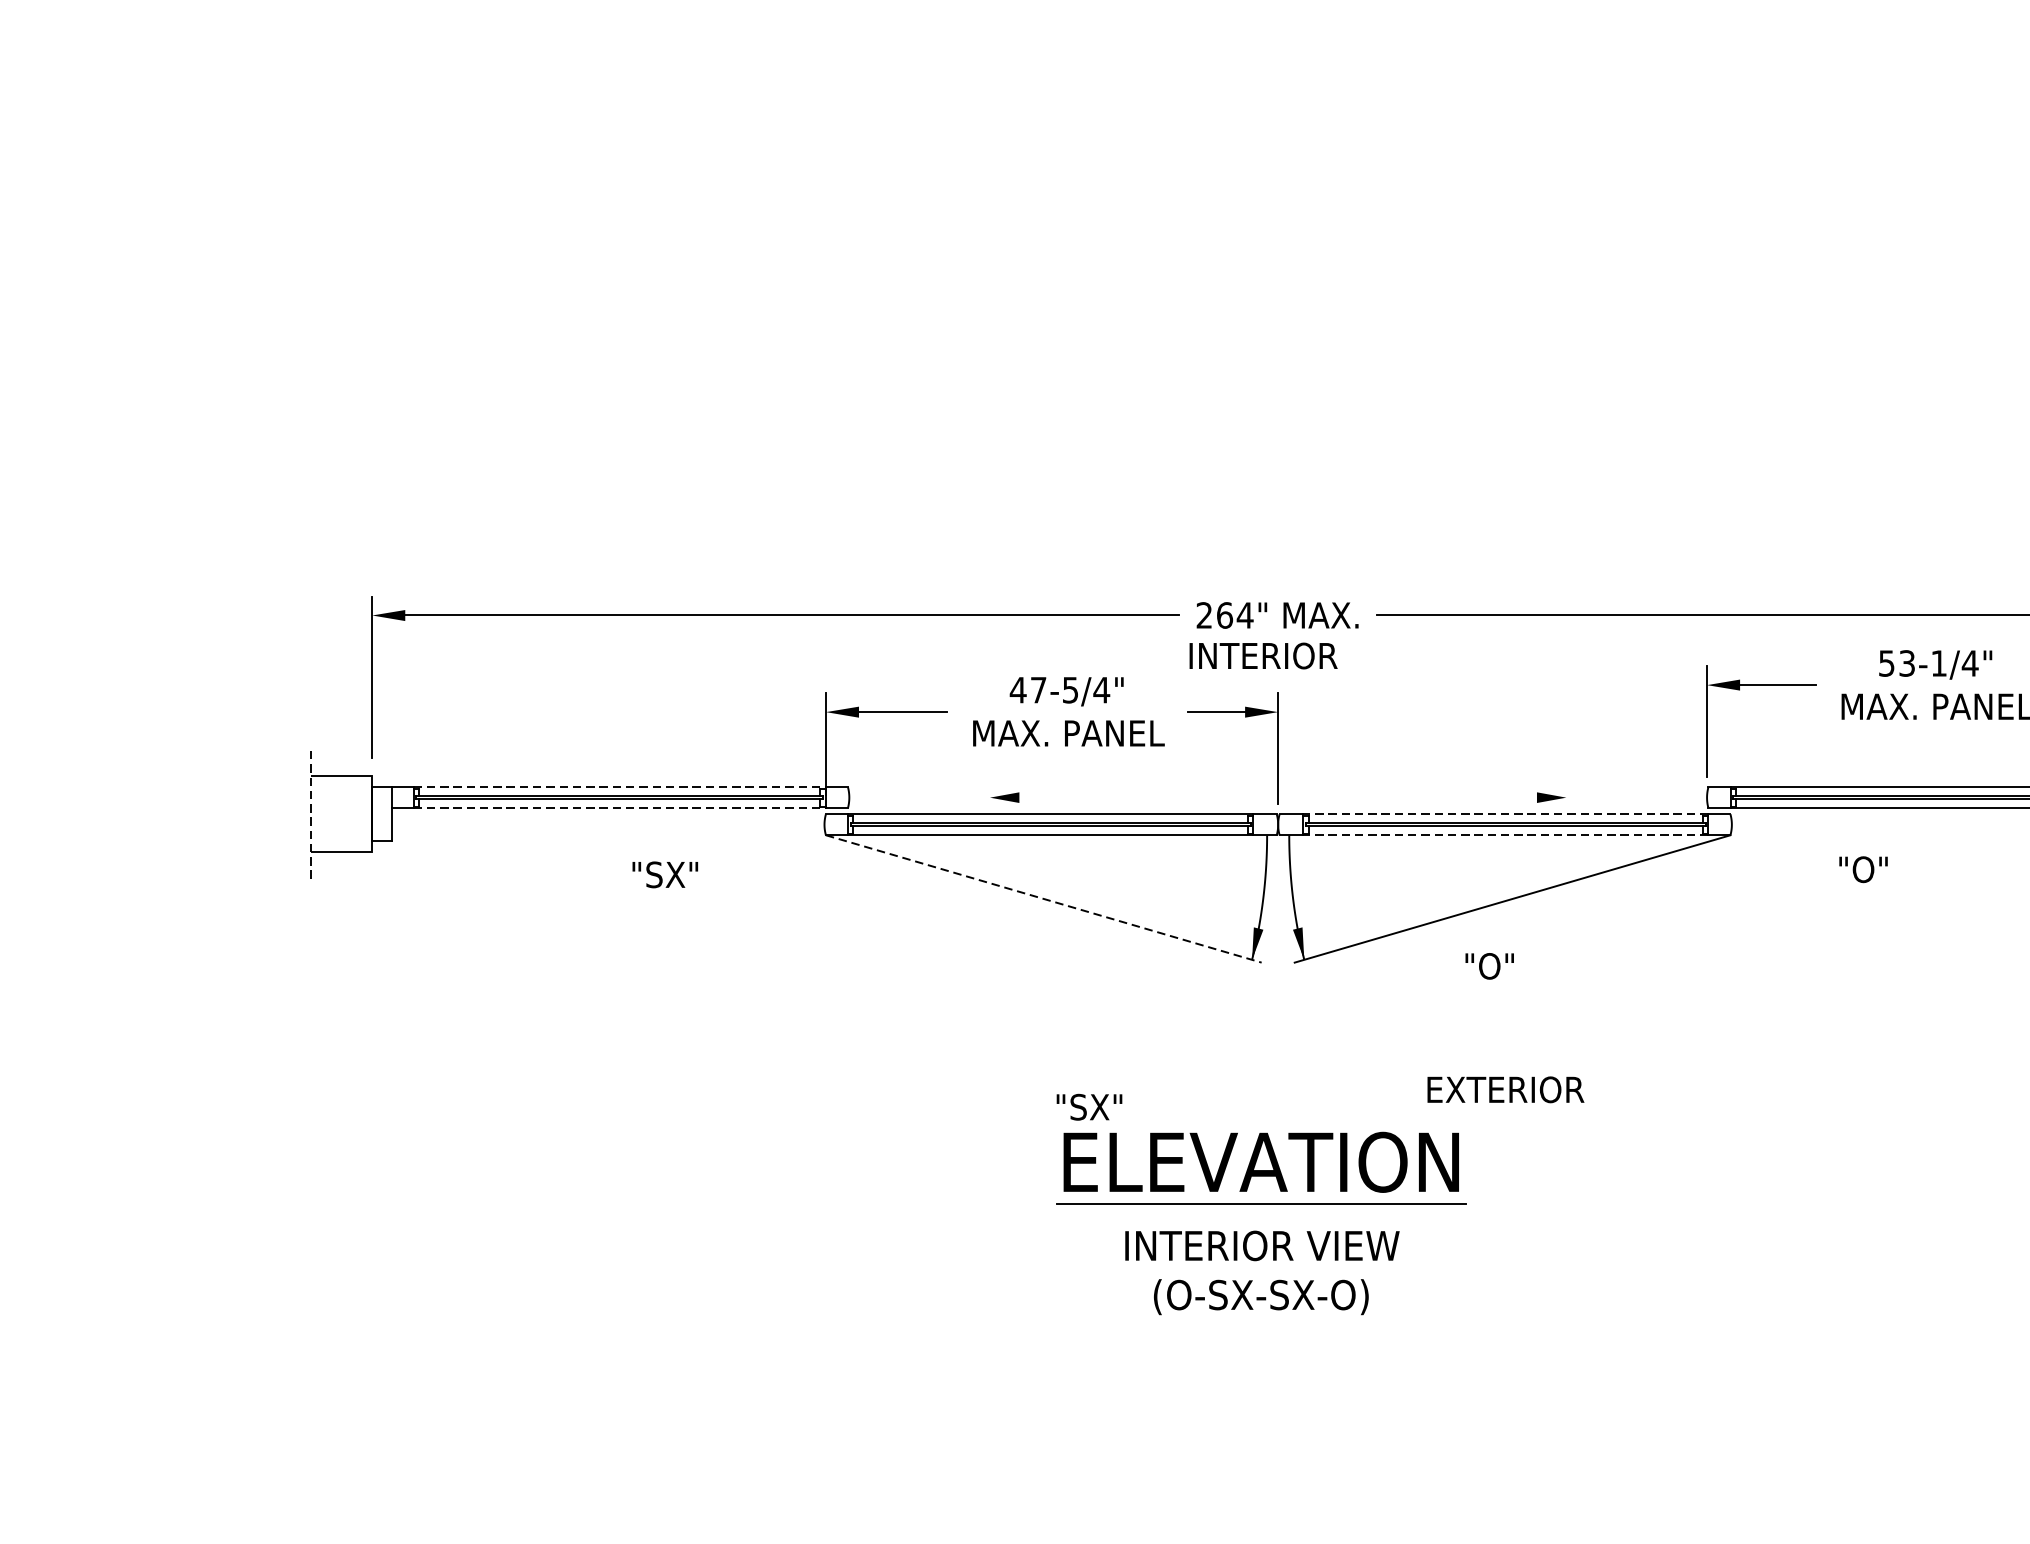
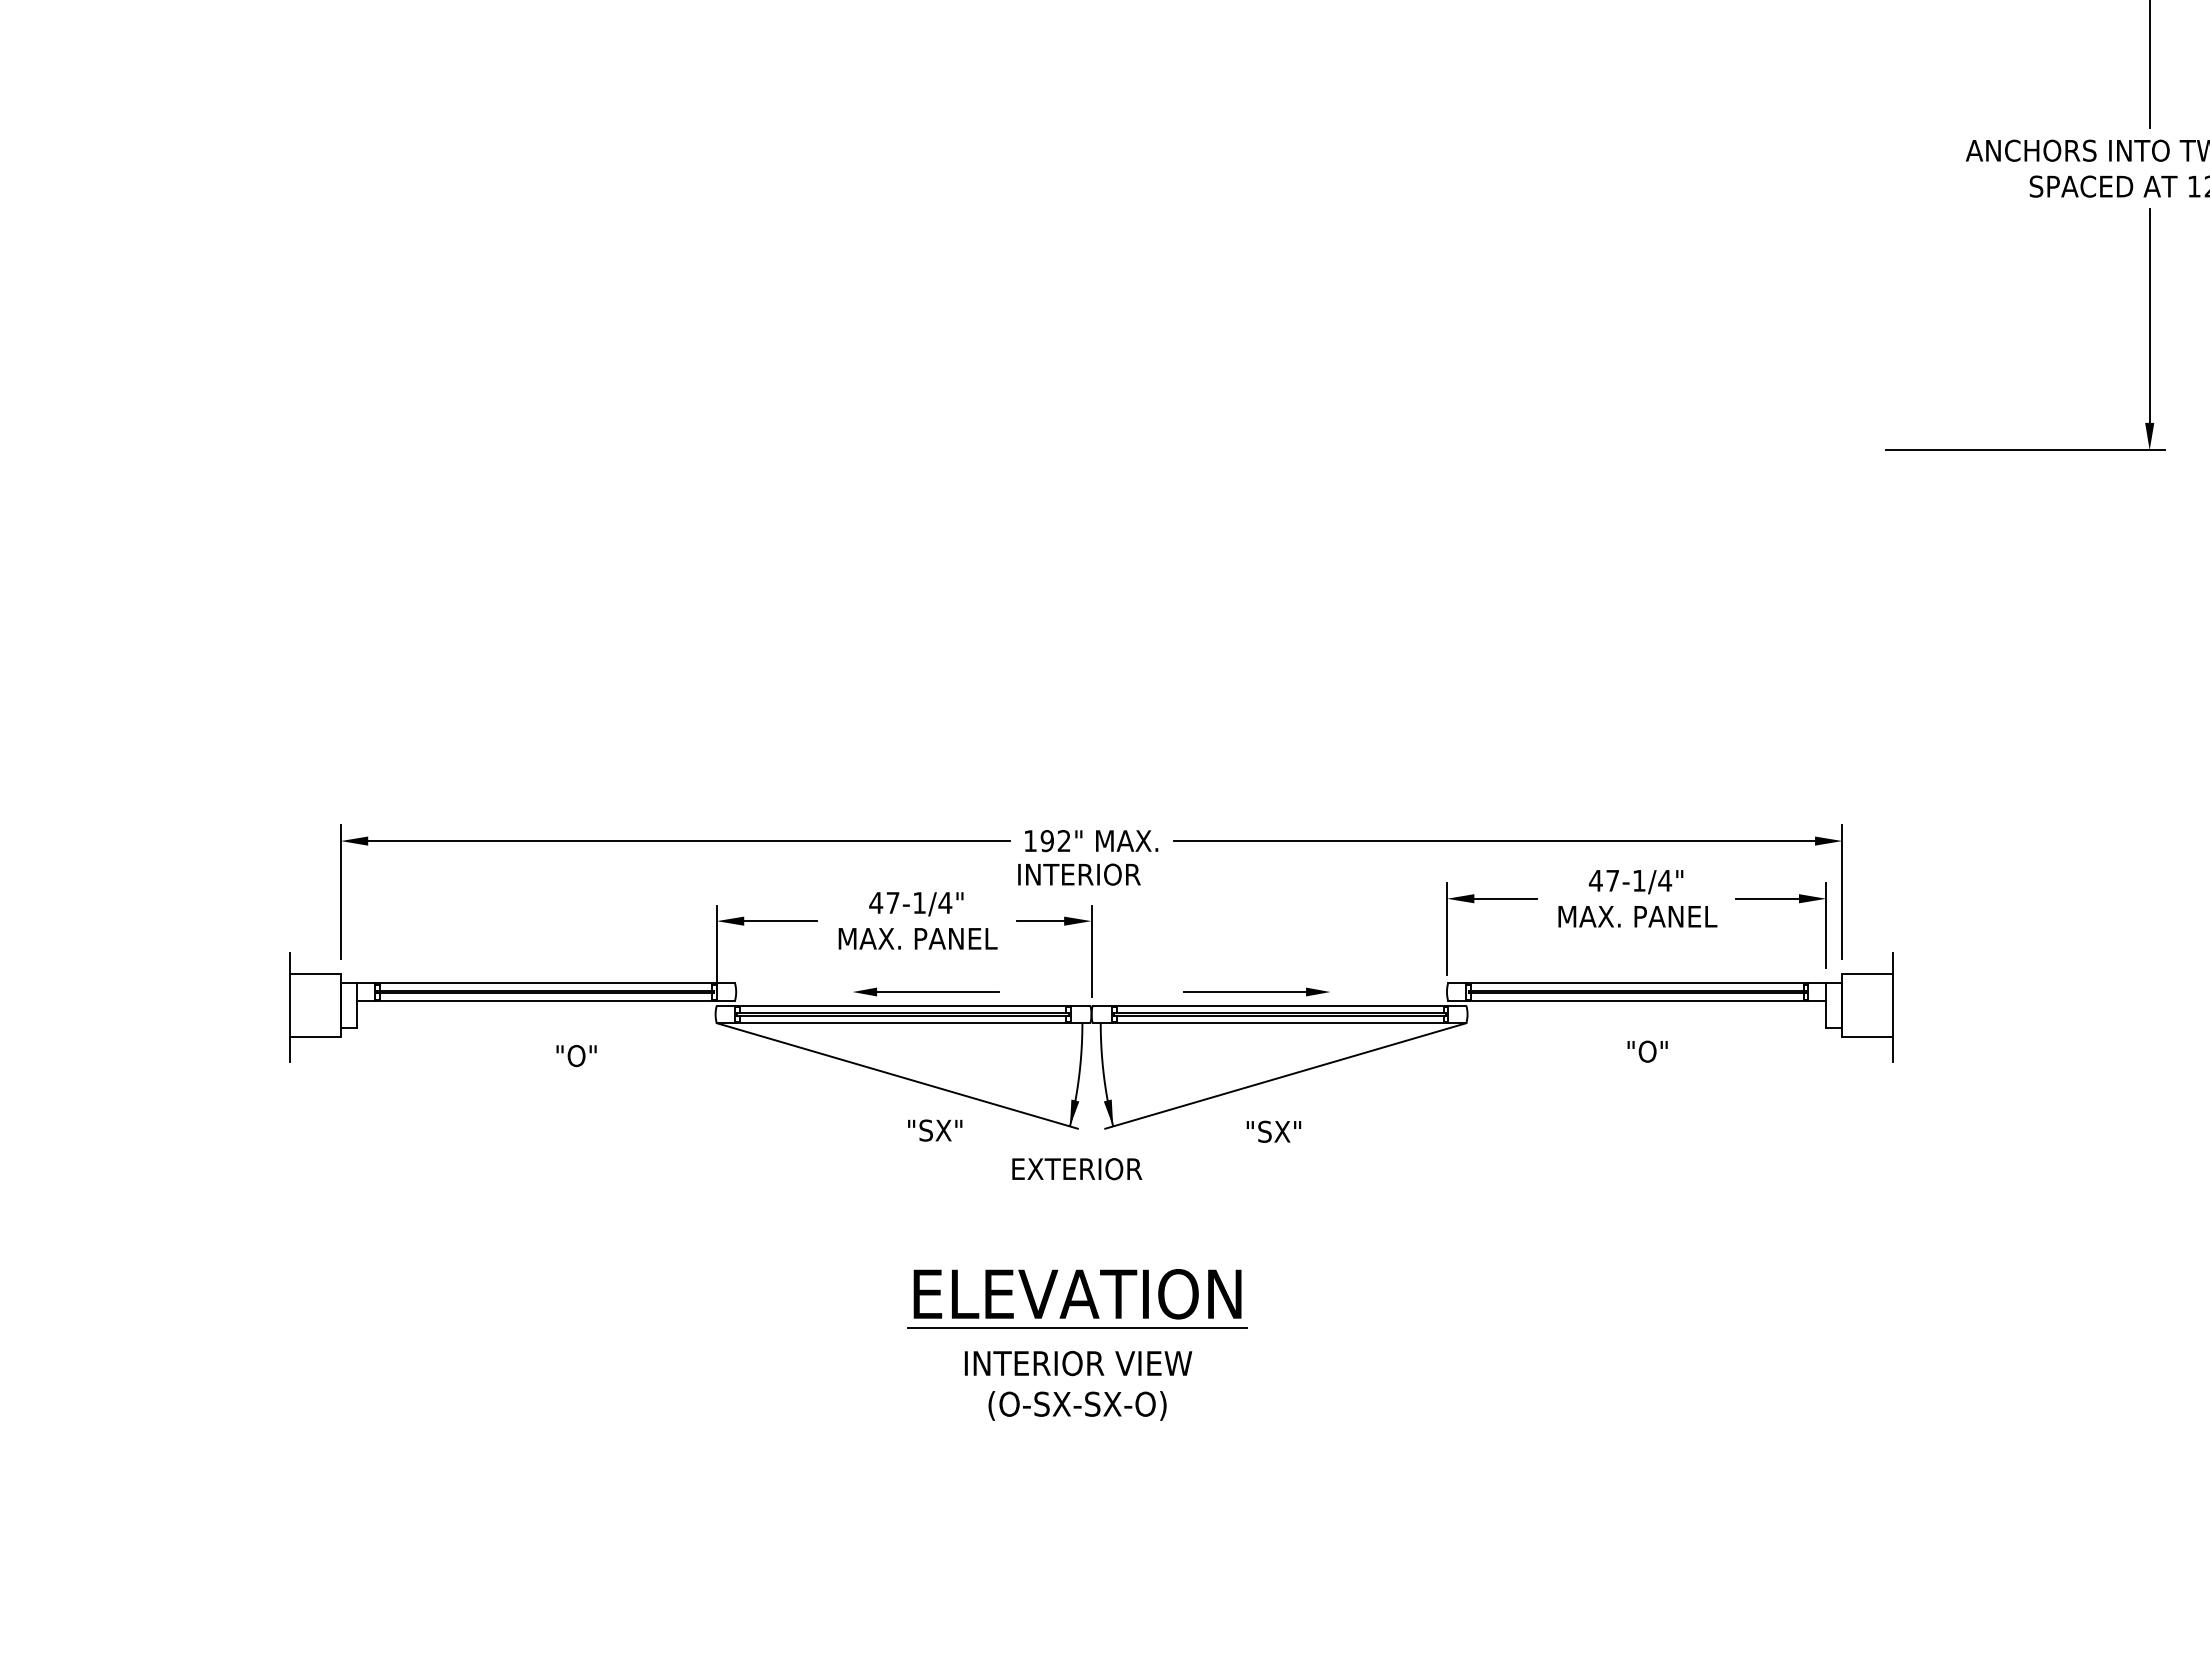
text: (1225, 616) -> (1047, 841), 264" -> 192"
text: (1895, 663) -> (1603, 880), 53-1/4" -> 47-1/4"
text: (1070, 690) -> (919, 903), 47-5/4" -> 47-1/4"
line: (619, 787) -> (545, 983), dashed -> solid
line: (1093, 798) -> (938, 992), added
line: (1463, 798) -> (1245, 992), added
line: (619, 807) -> (545, 1000), dashed -> solid
line: (1506, 813) -> (1280, 1005), dashed -> solid
line: (310, 817) -> (289, 1008), dashed -> solid
line: (1506, 835) -> (1280, 1023), dashed -> solid
text: (1863, 869) -> (1647, 1051), moved
text: (671, 875) -> (588, 1056), "SX" -> "O"
line: (1043, 899) -> (897, 1076), dashed -> solid
text: (1504, 965) -> (1279, 1131), "O" -> "SX"
text: (1506, 1090) -> (1077, 1169), moved
text: (1089, 1107) -> (935, 1130), moved

